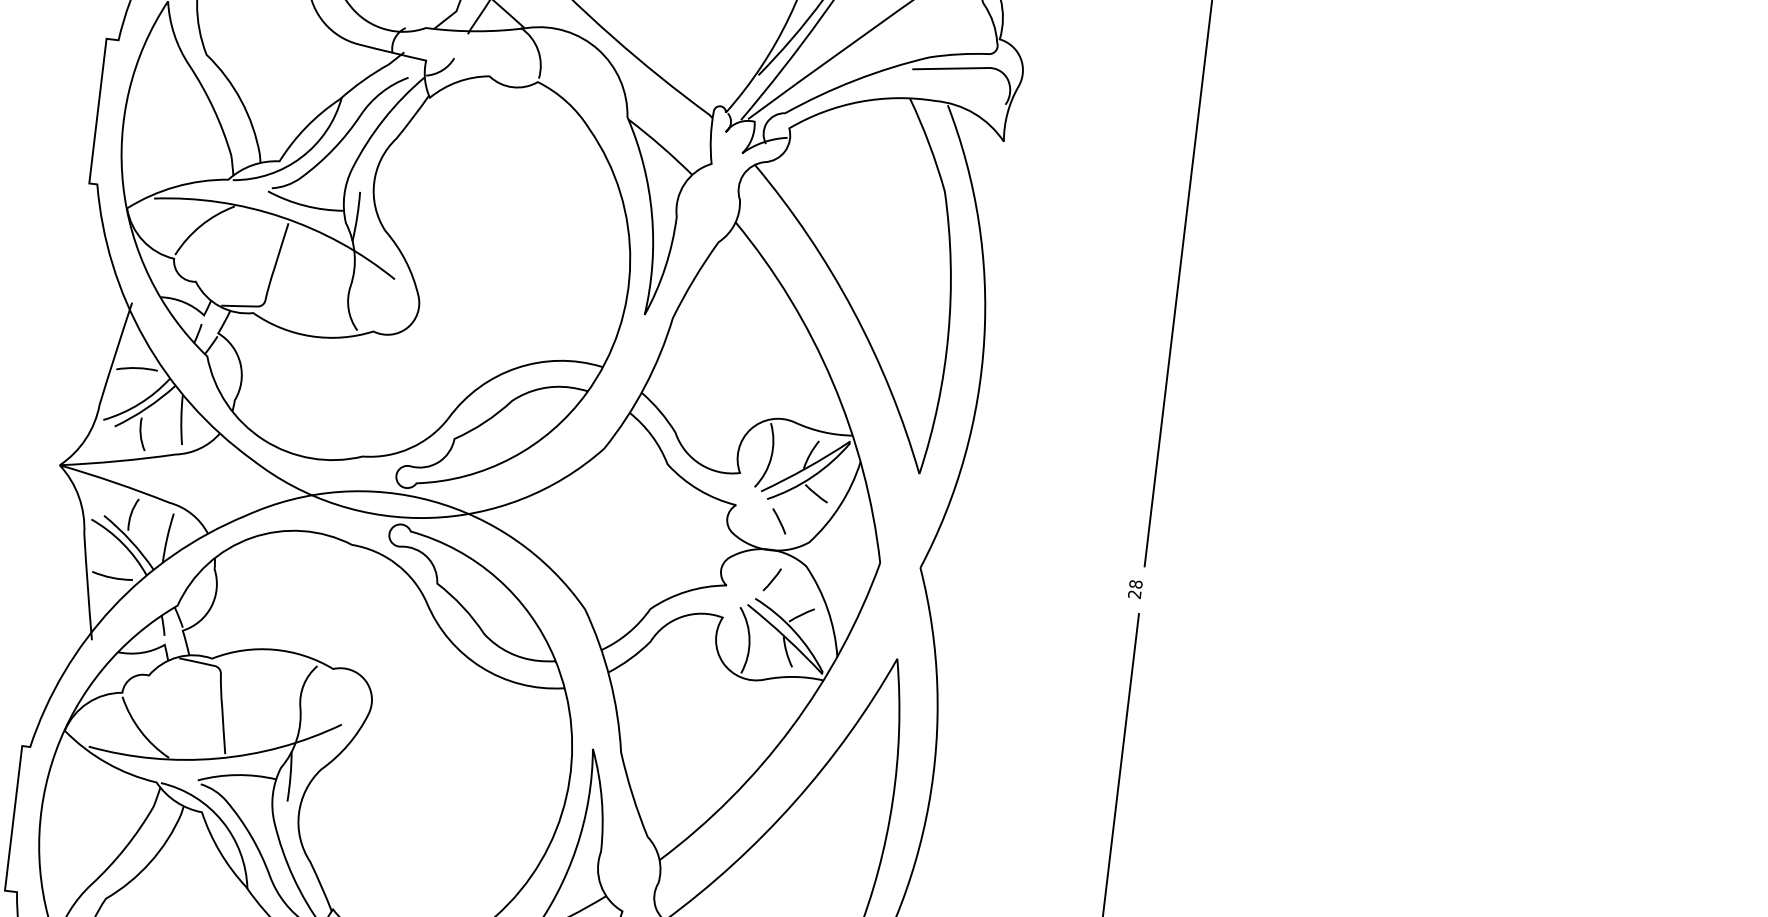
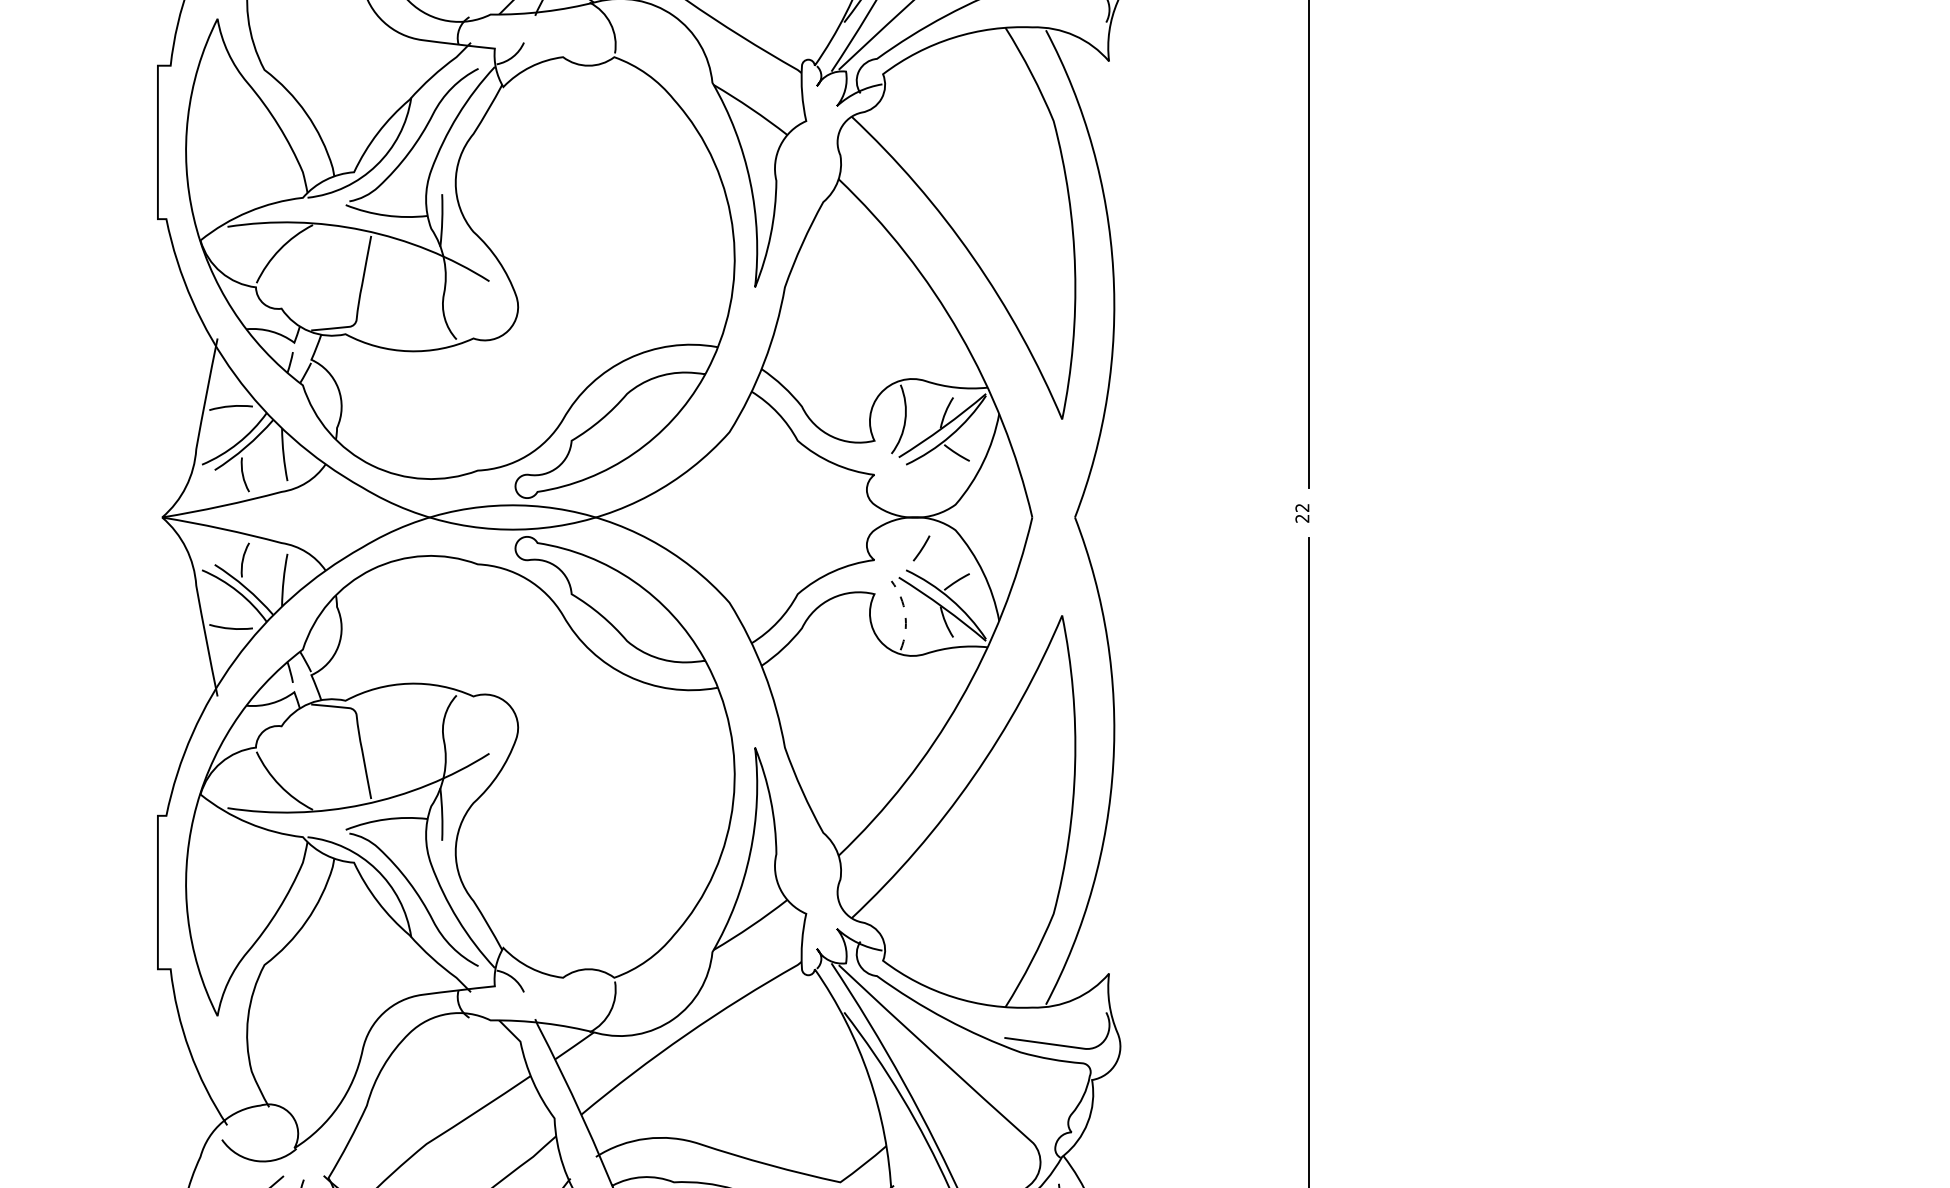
line: (779, 521) -> (921, 486), removed
text: (1136, 584) -> (1302, 507), 28 -> 22
arc: (749, 640) -> (905, 614), solid -> dashed

